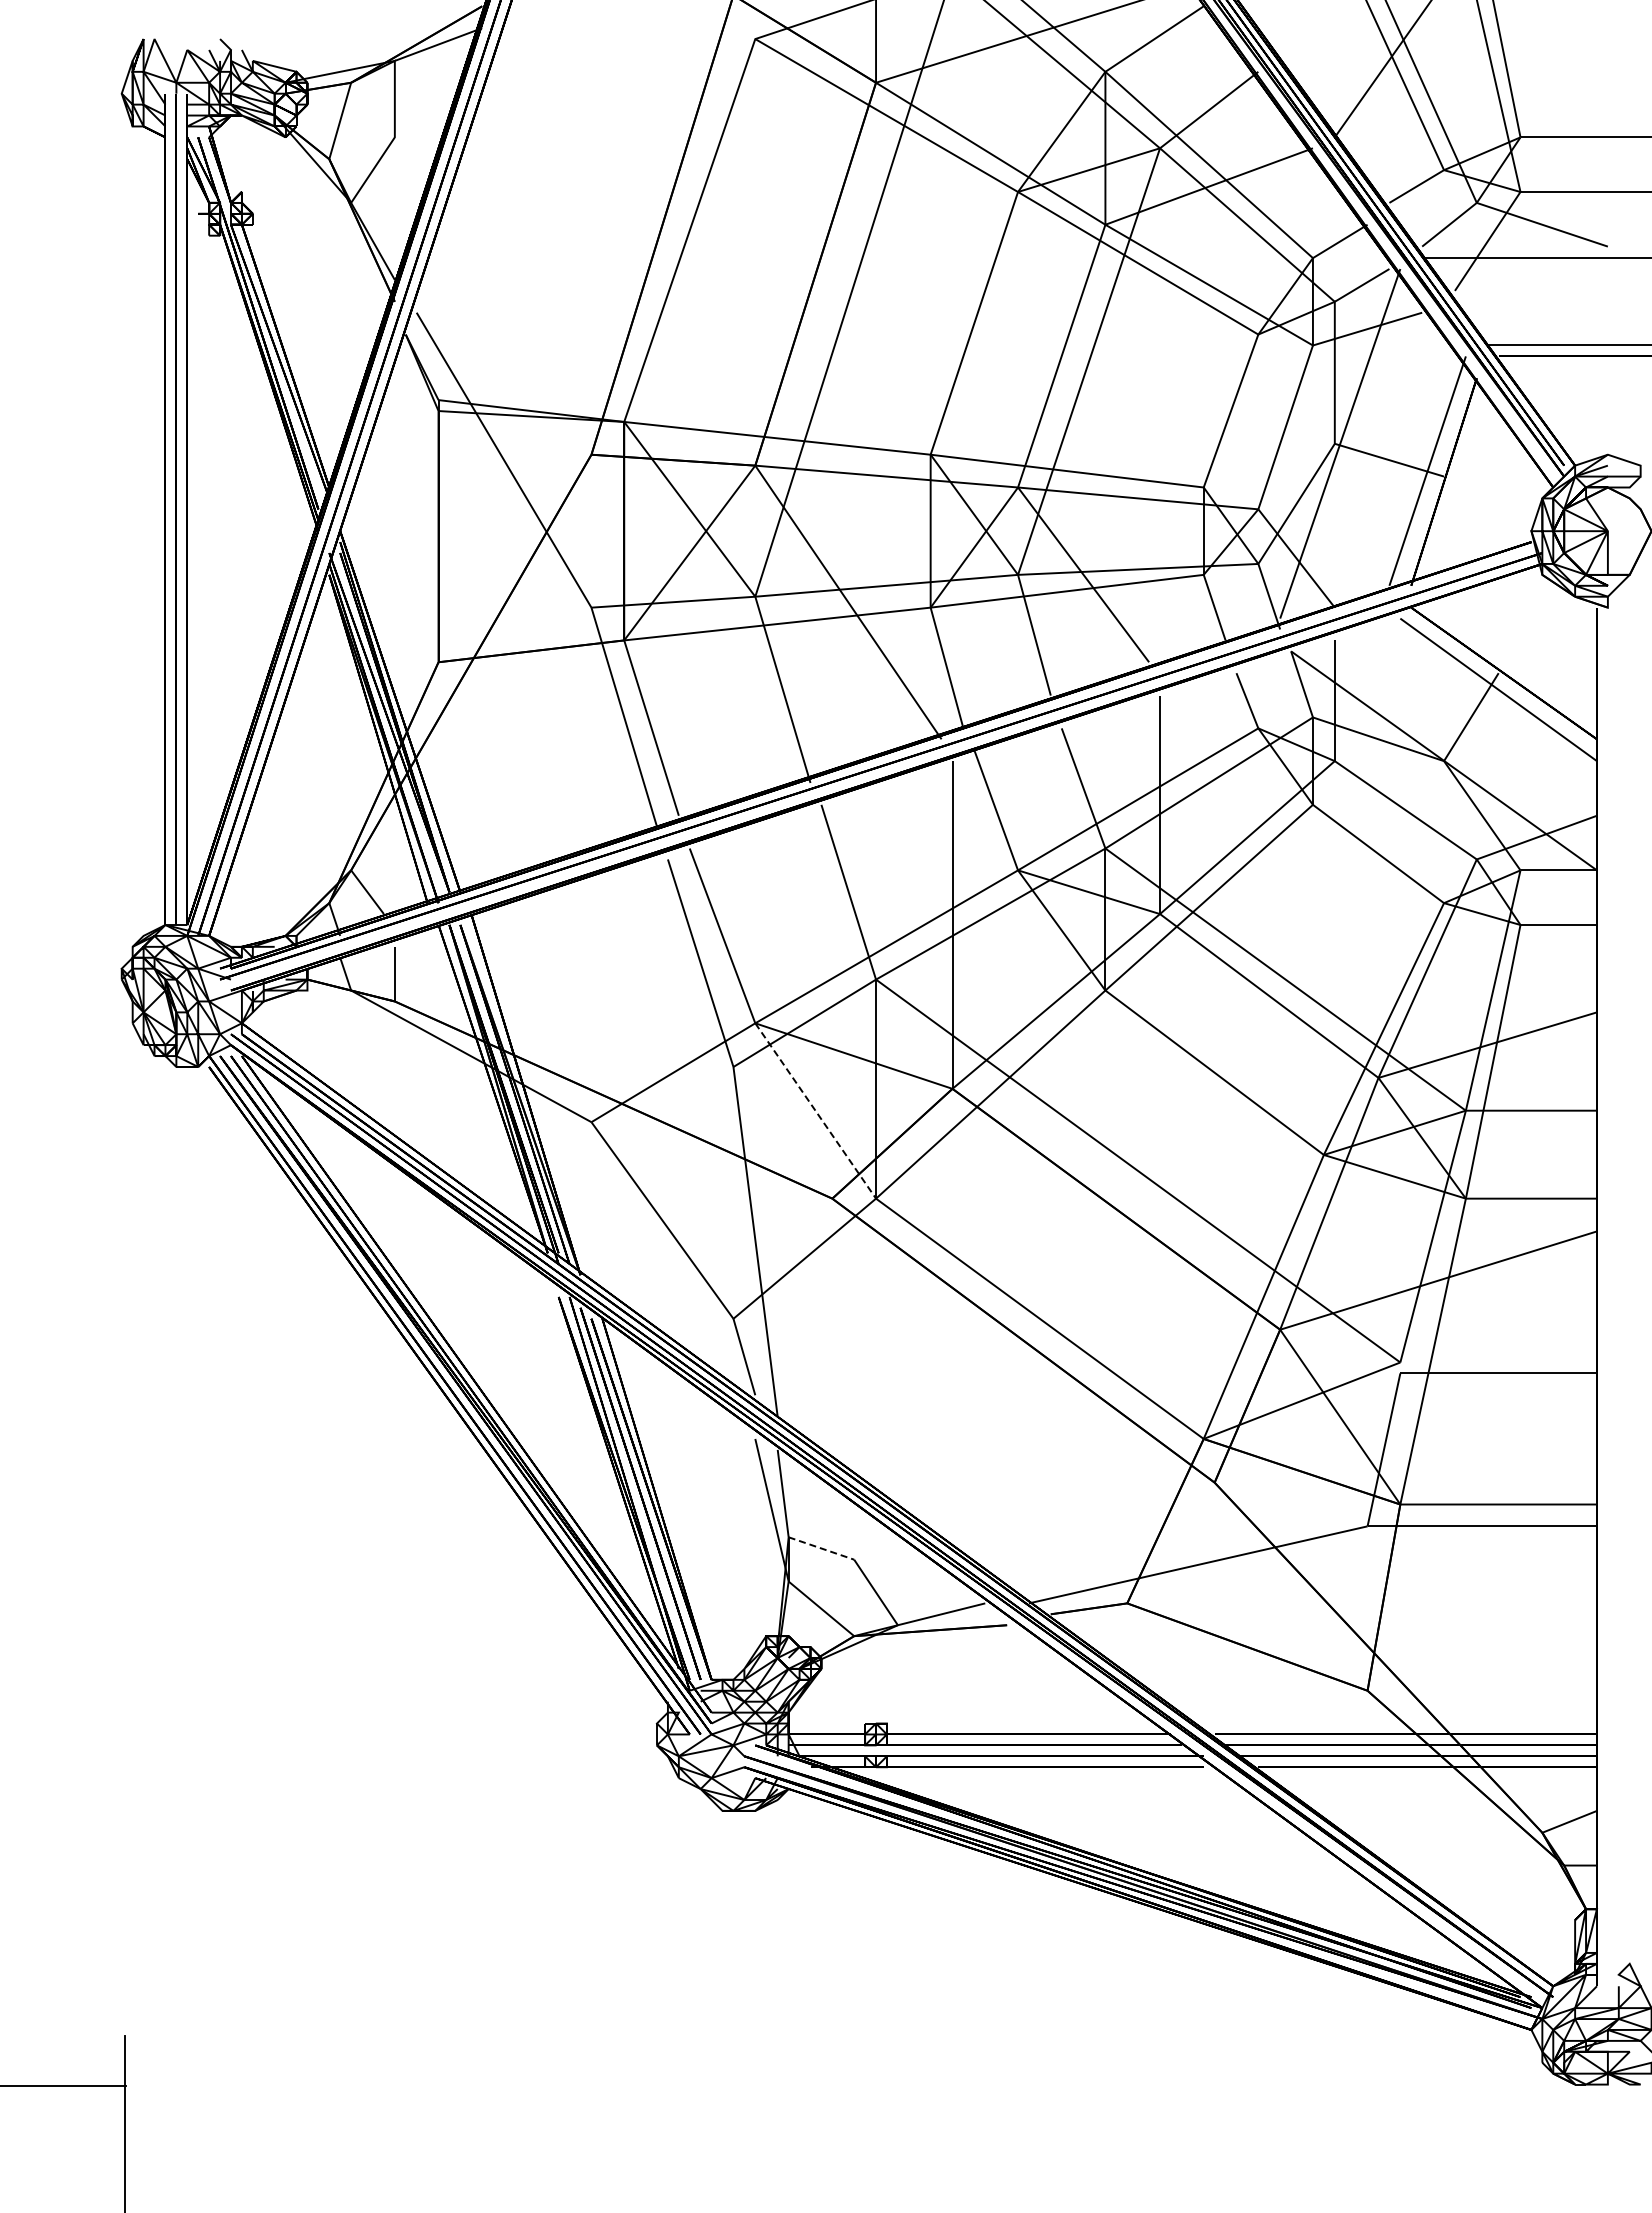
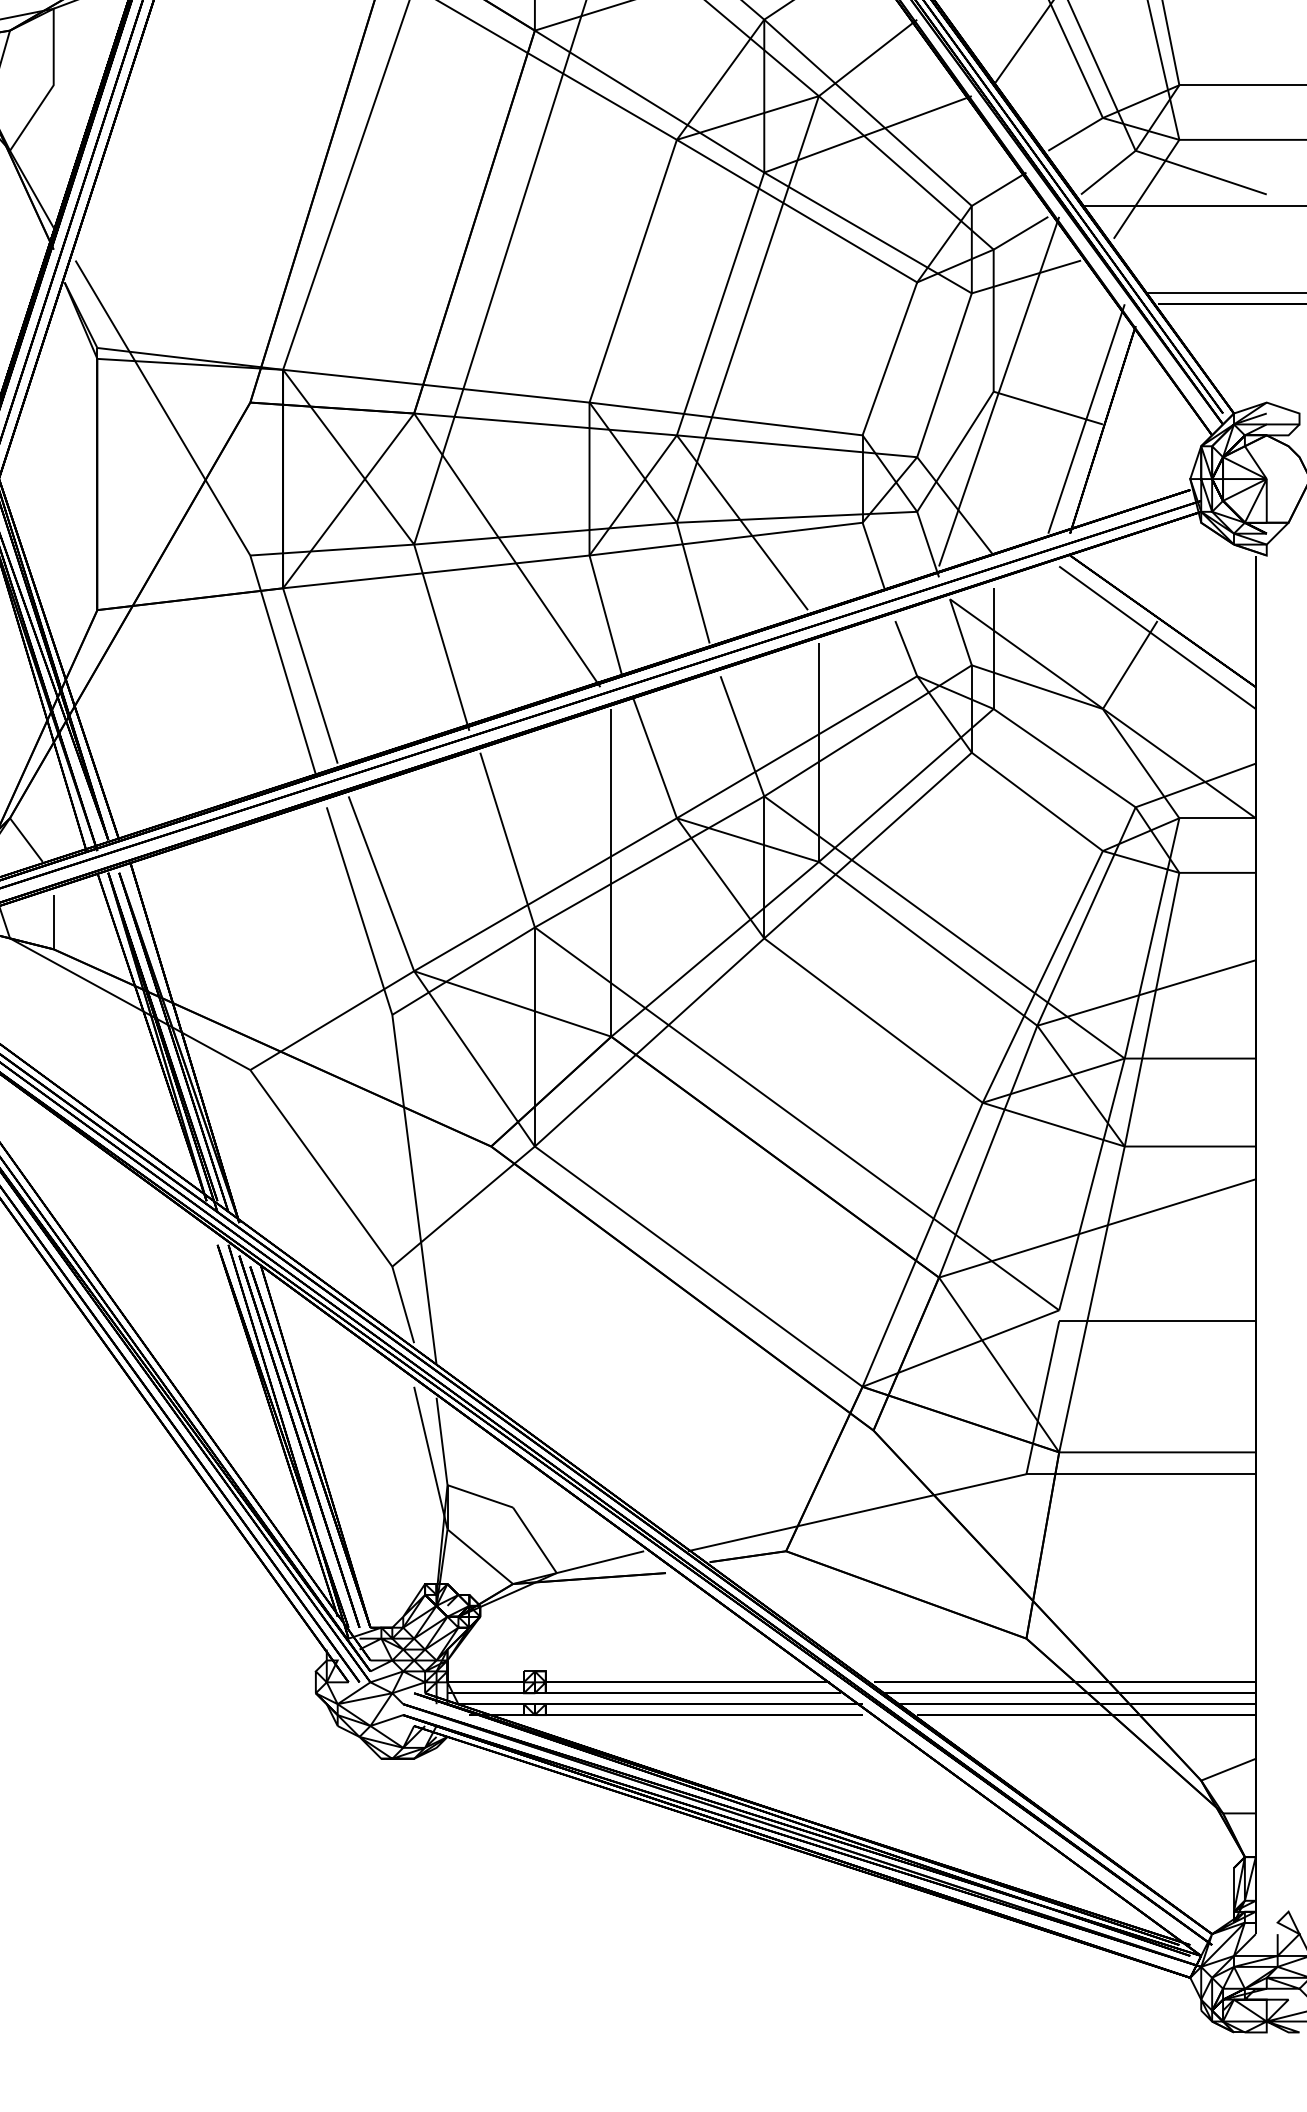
line: (815, 1111) -> (474, 1059), dashed -> solid
line: (821, 1548) -> (480, 1496), dashed -> solid

